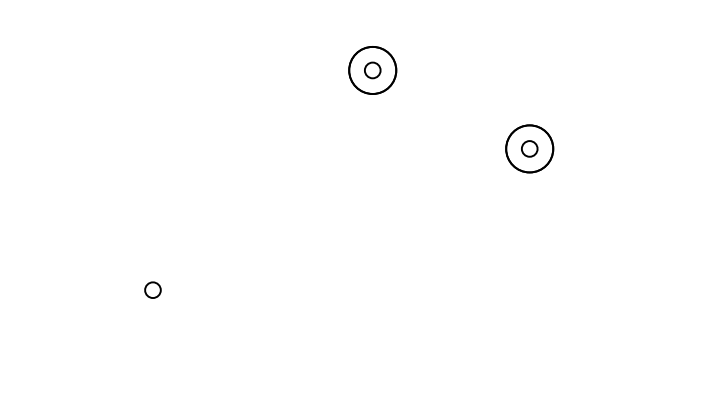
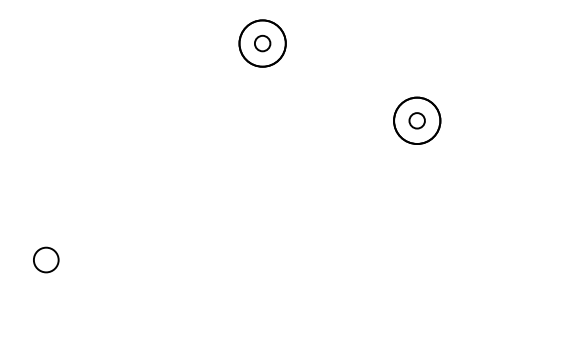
part: (152, 289) -> (45, 259), size x1.6

